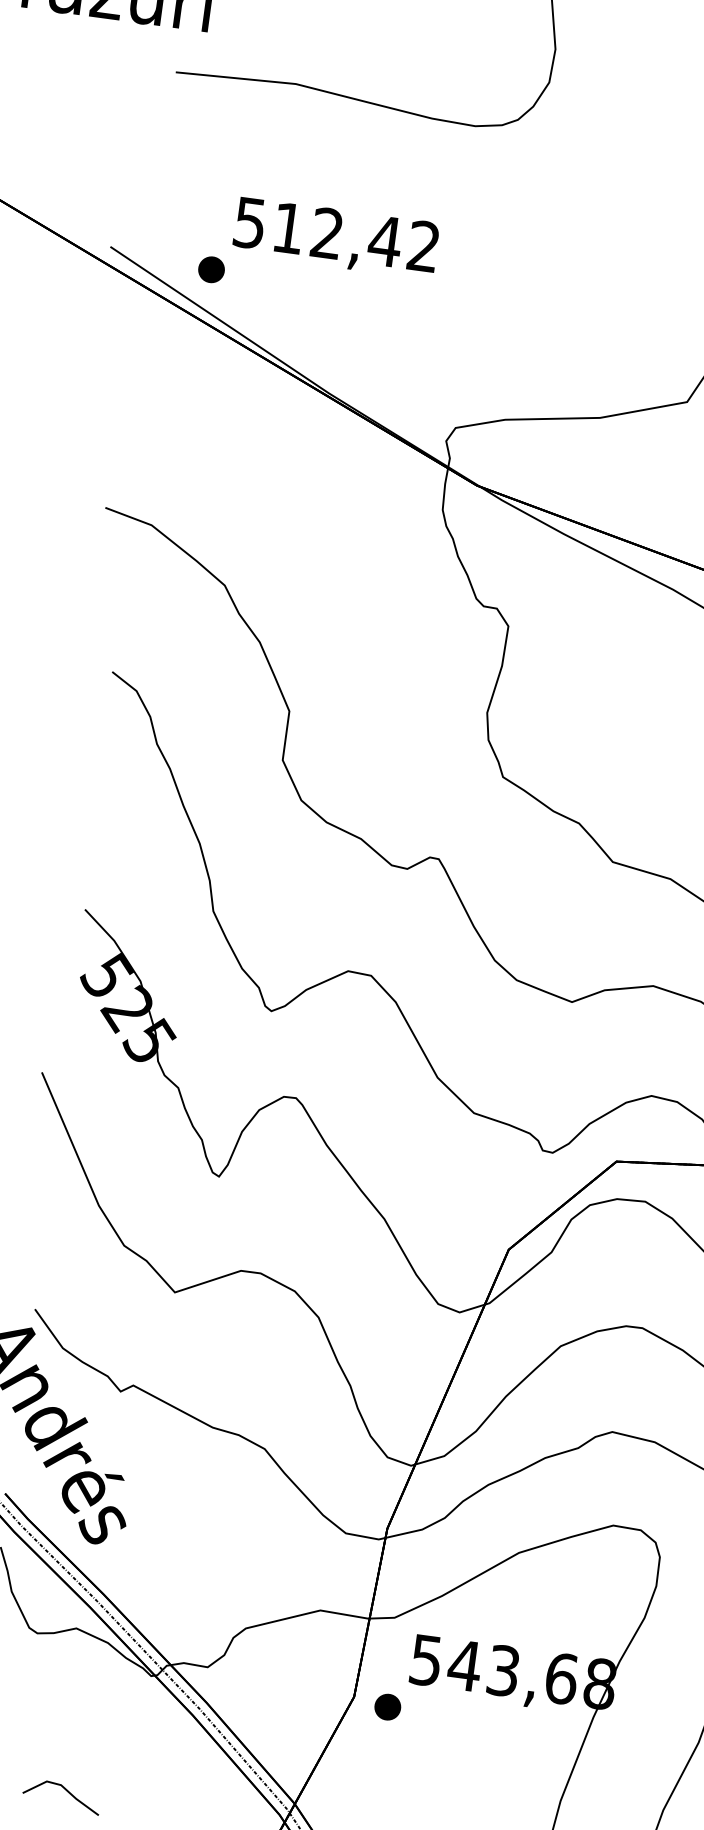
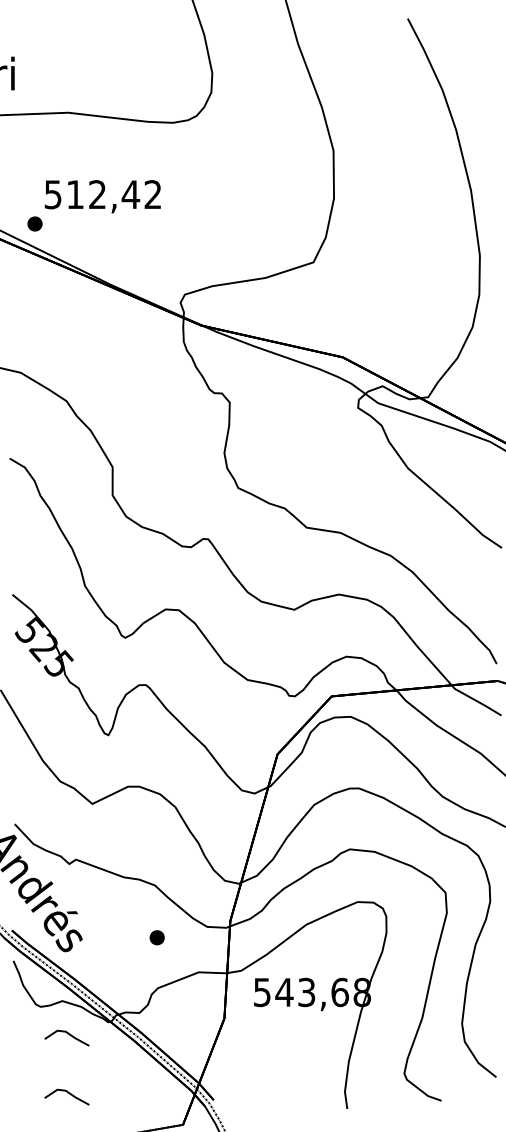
part: (74, 1692) -> (66, 1037), added
part: (386, 1706) -> (156, 937), moved

